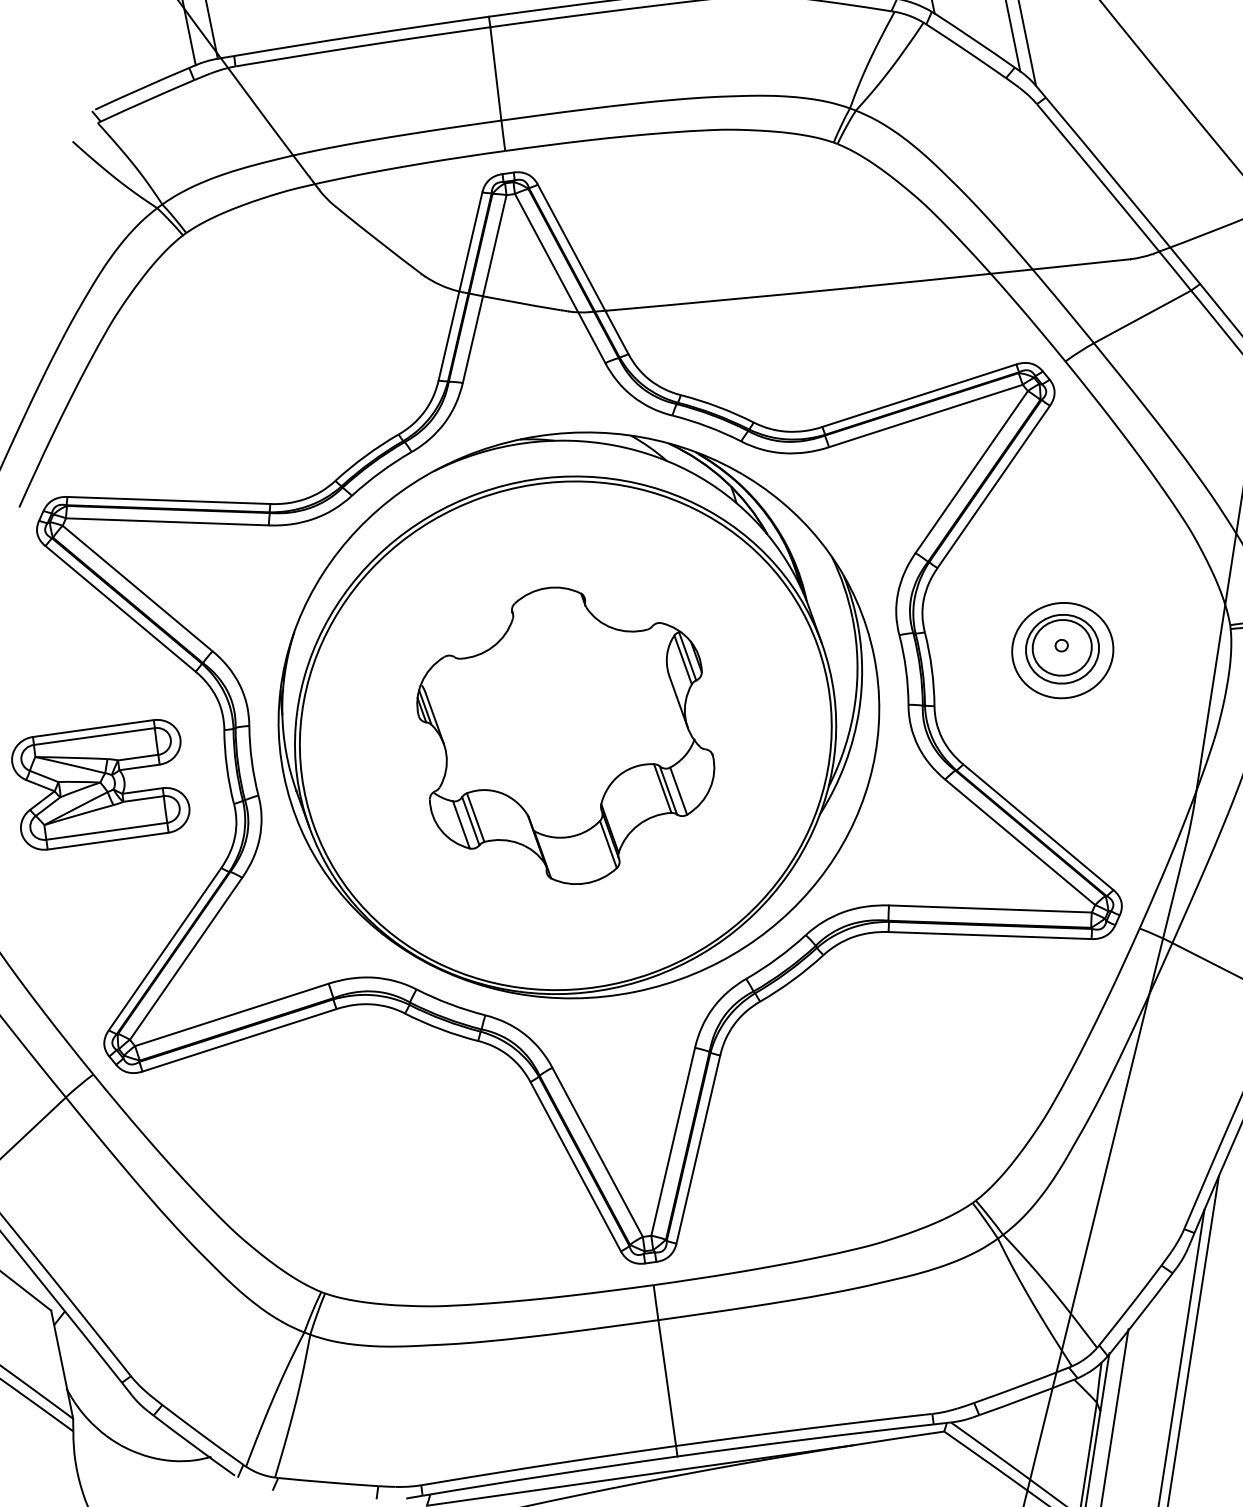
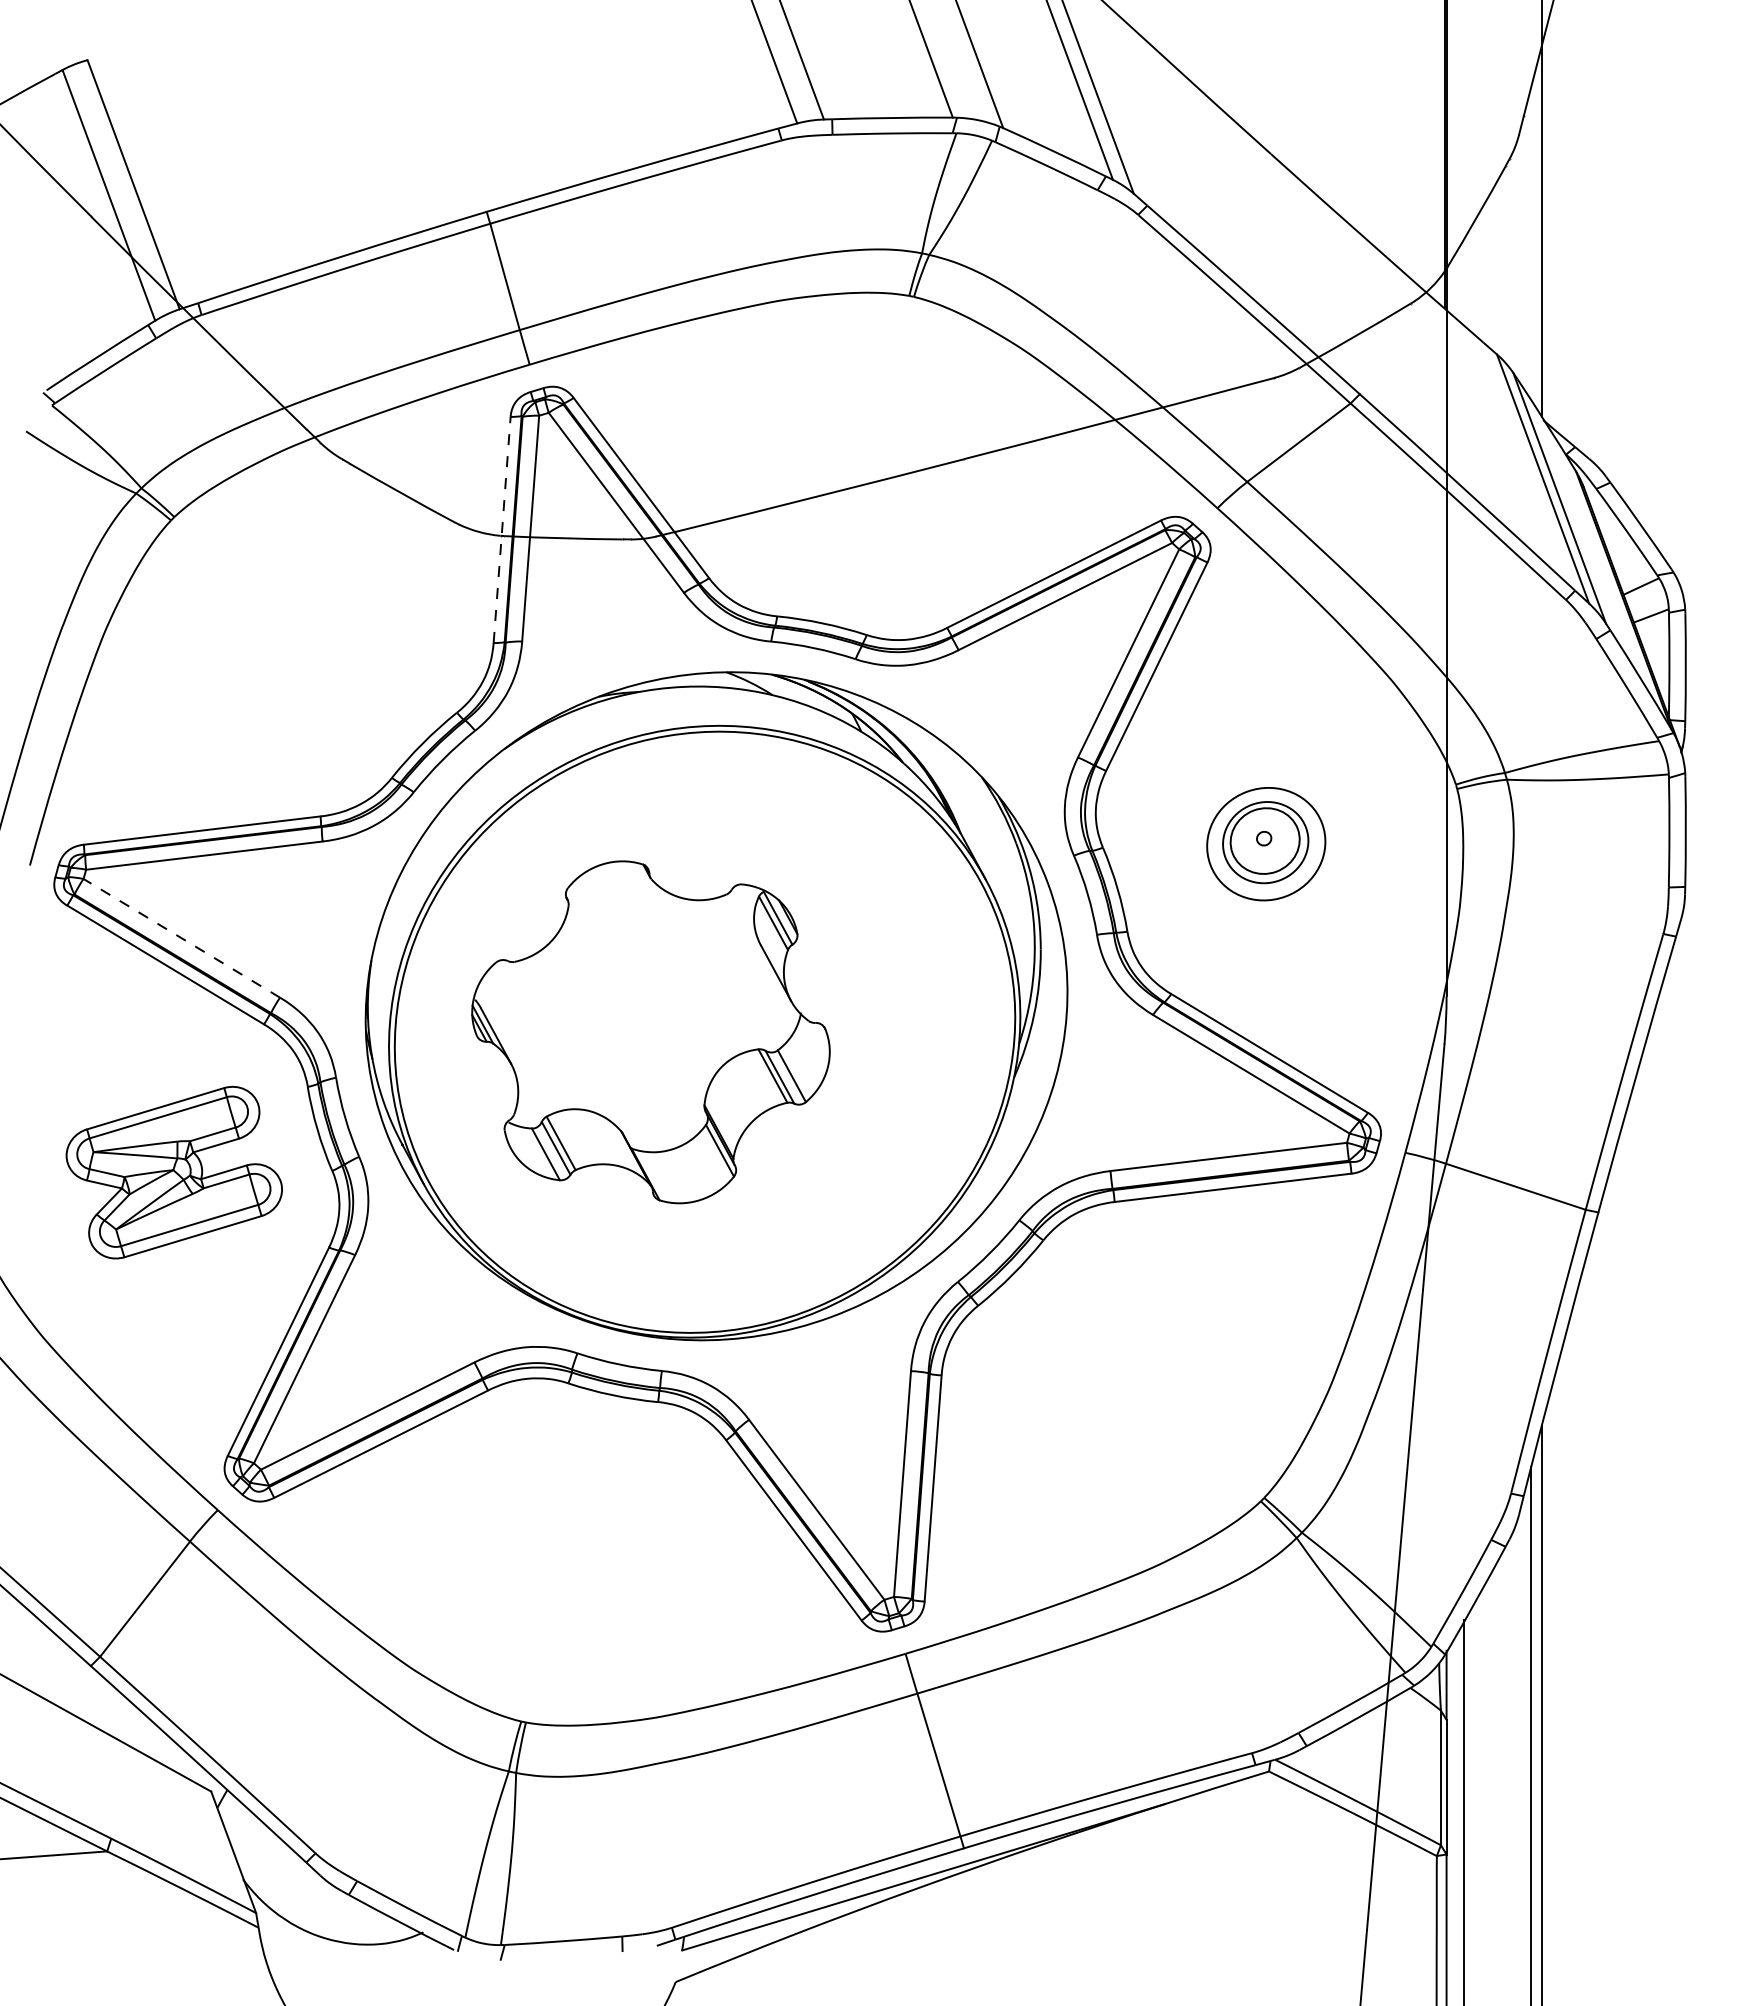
line: (460, 286) -> (502, 529), solid -> dashed
line: (137, 588) -> (181, 938), solid -> dashed
part: (565, 735) -> (650, 1032), moved

